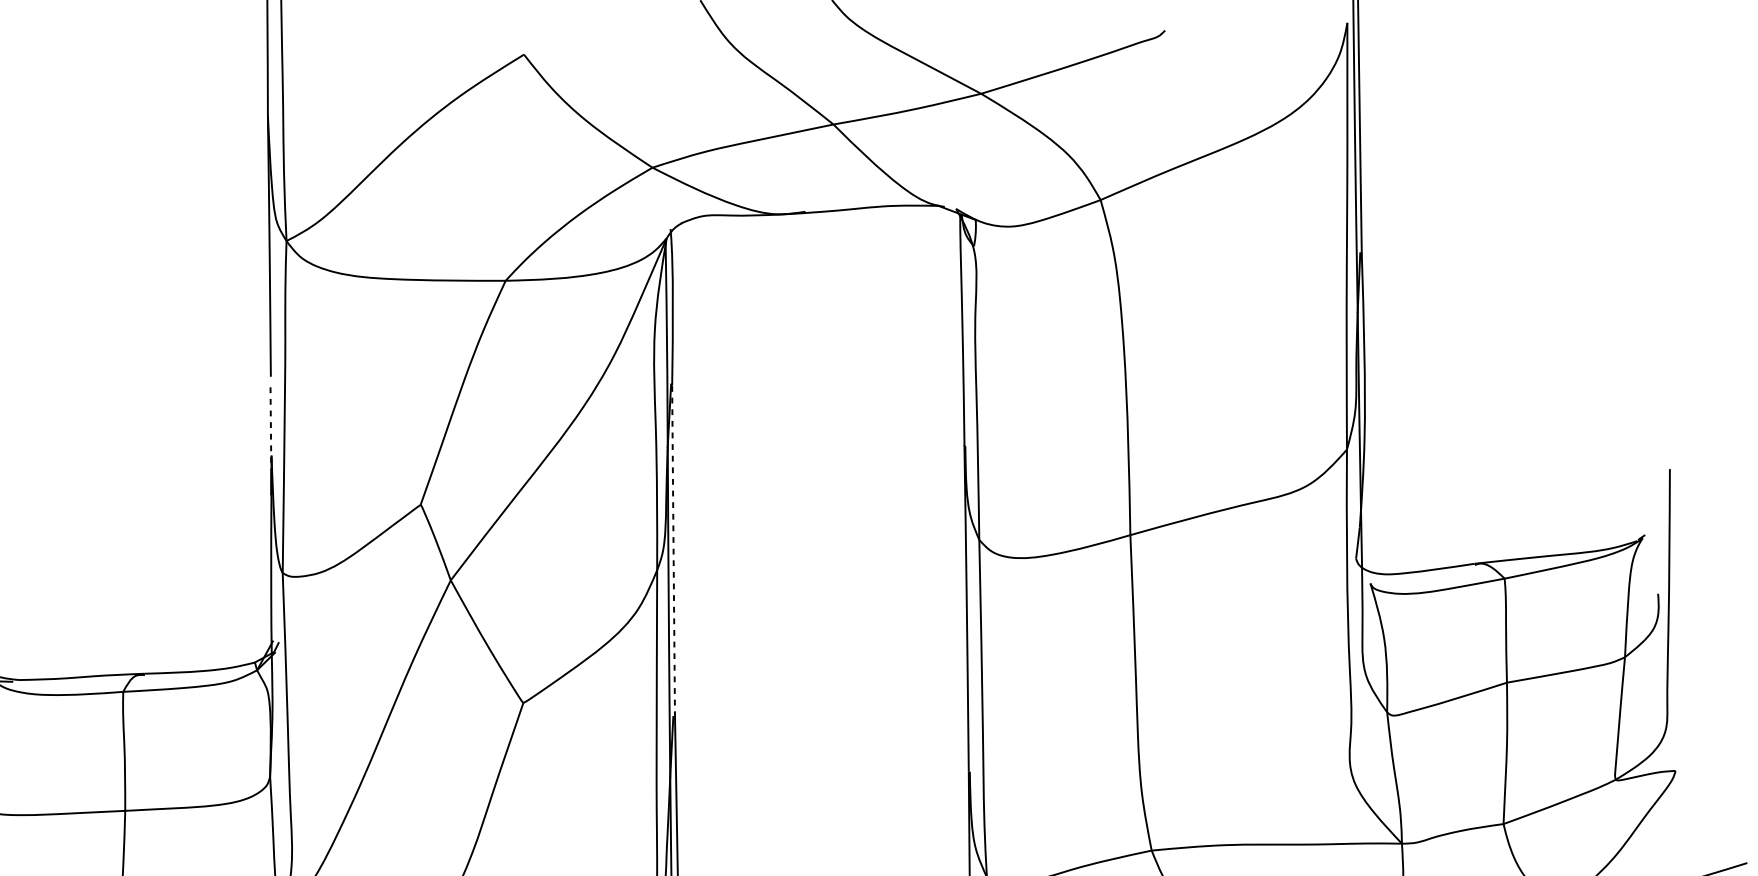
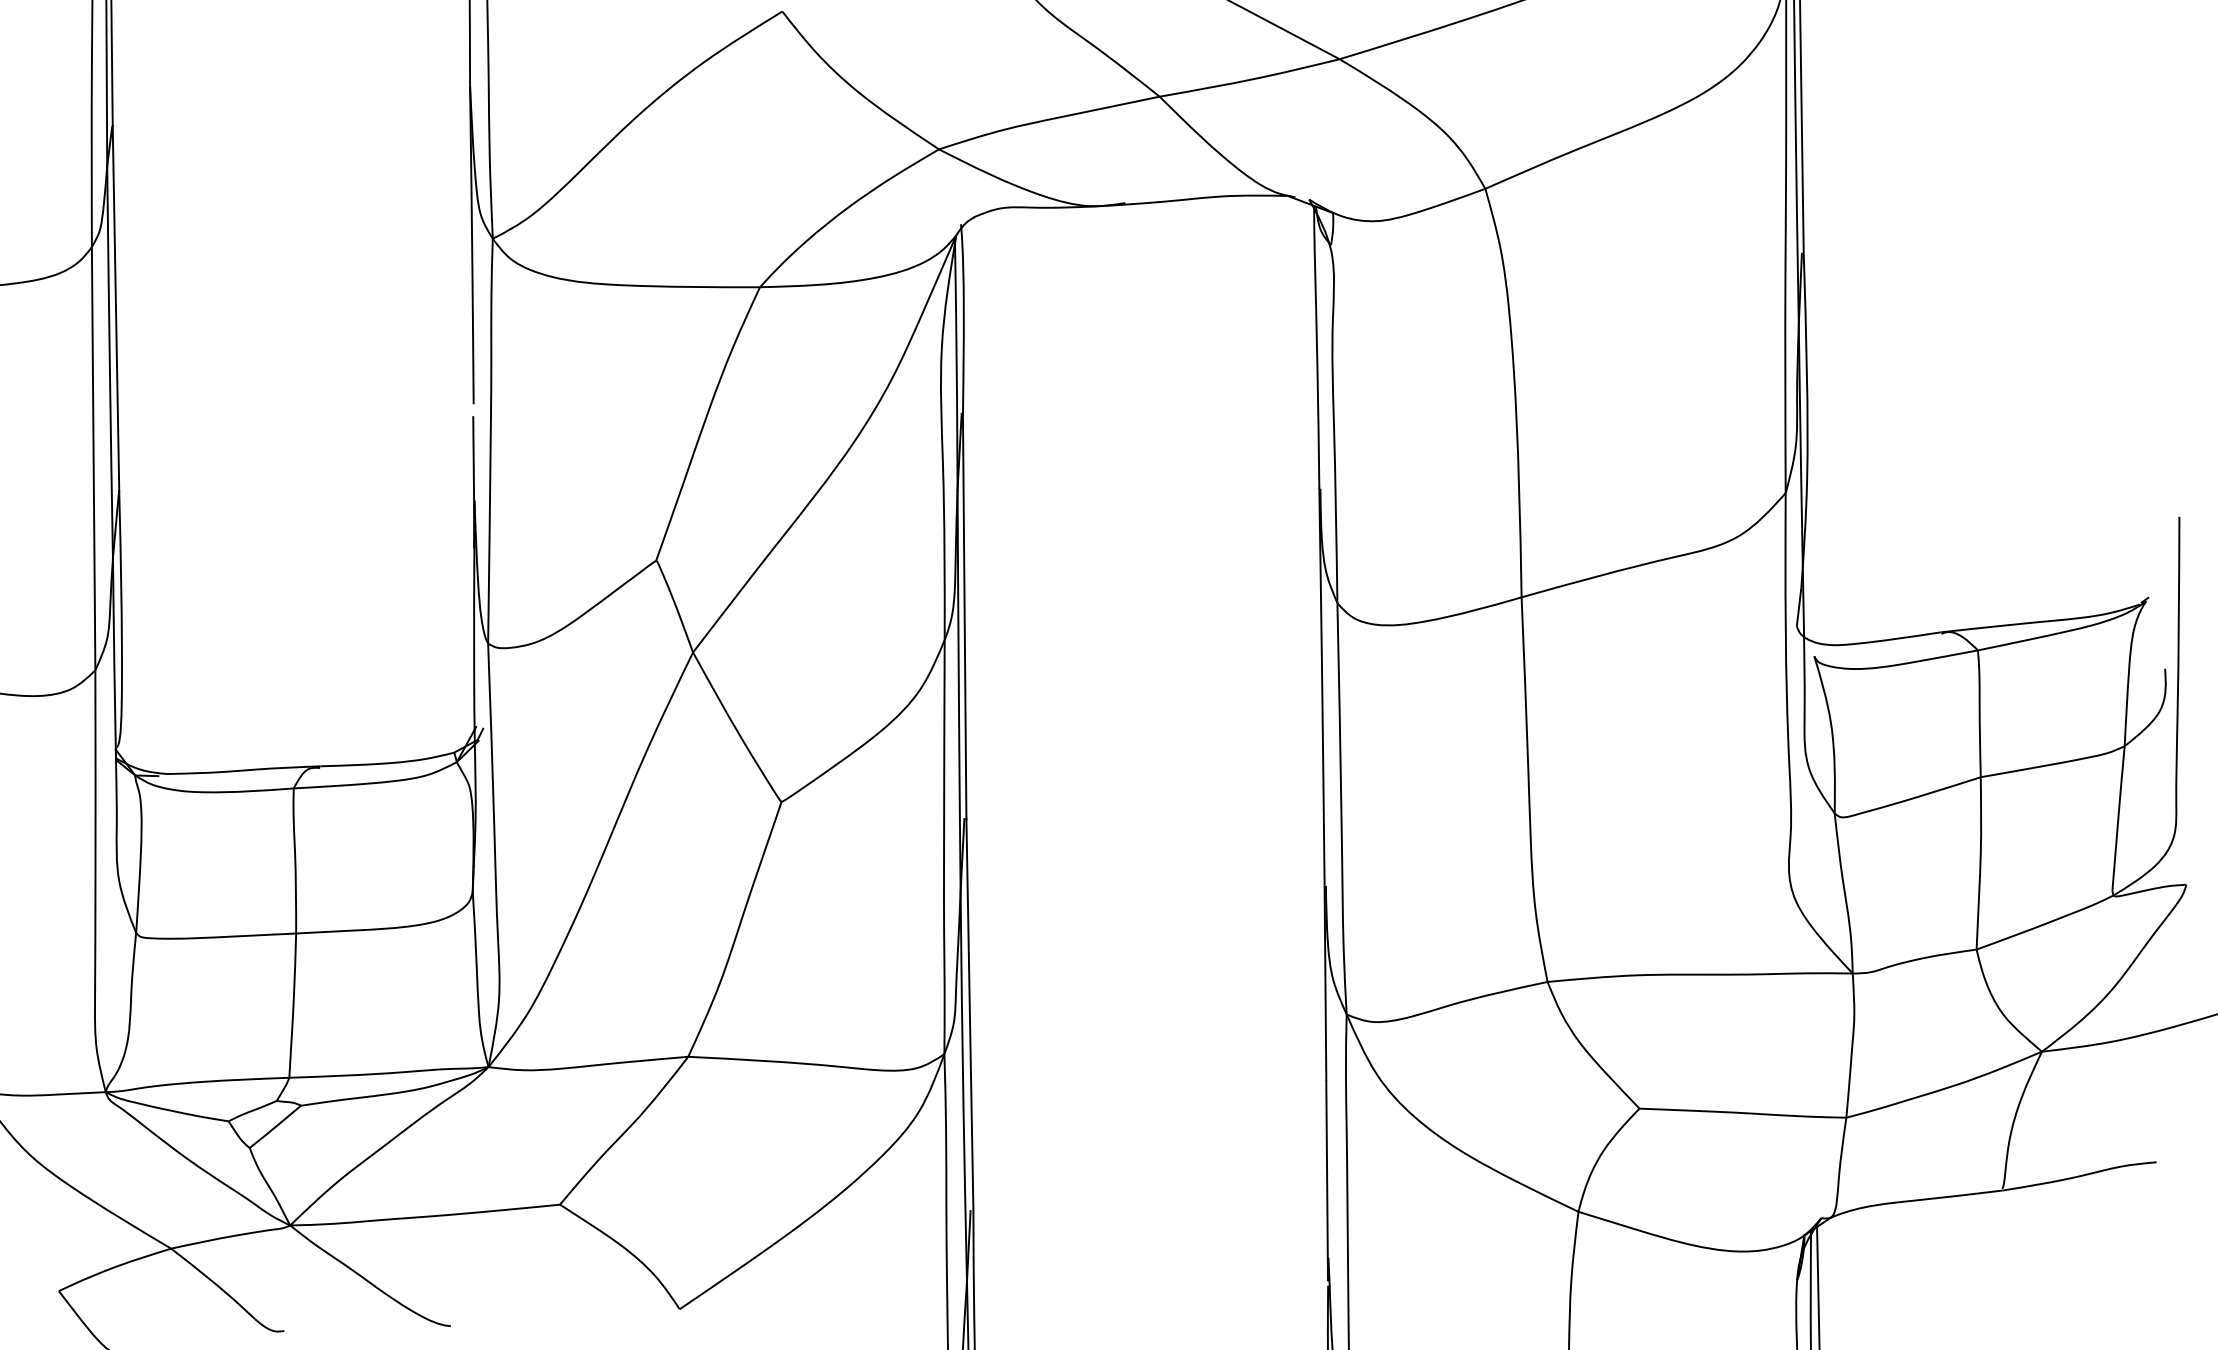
line: (270, 428) -> (473, 467), dashed -> solid
line: (673, 550) -> (964, 616), dashed -> solid

